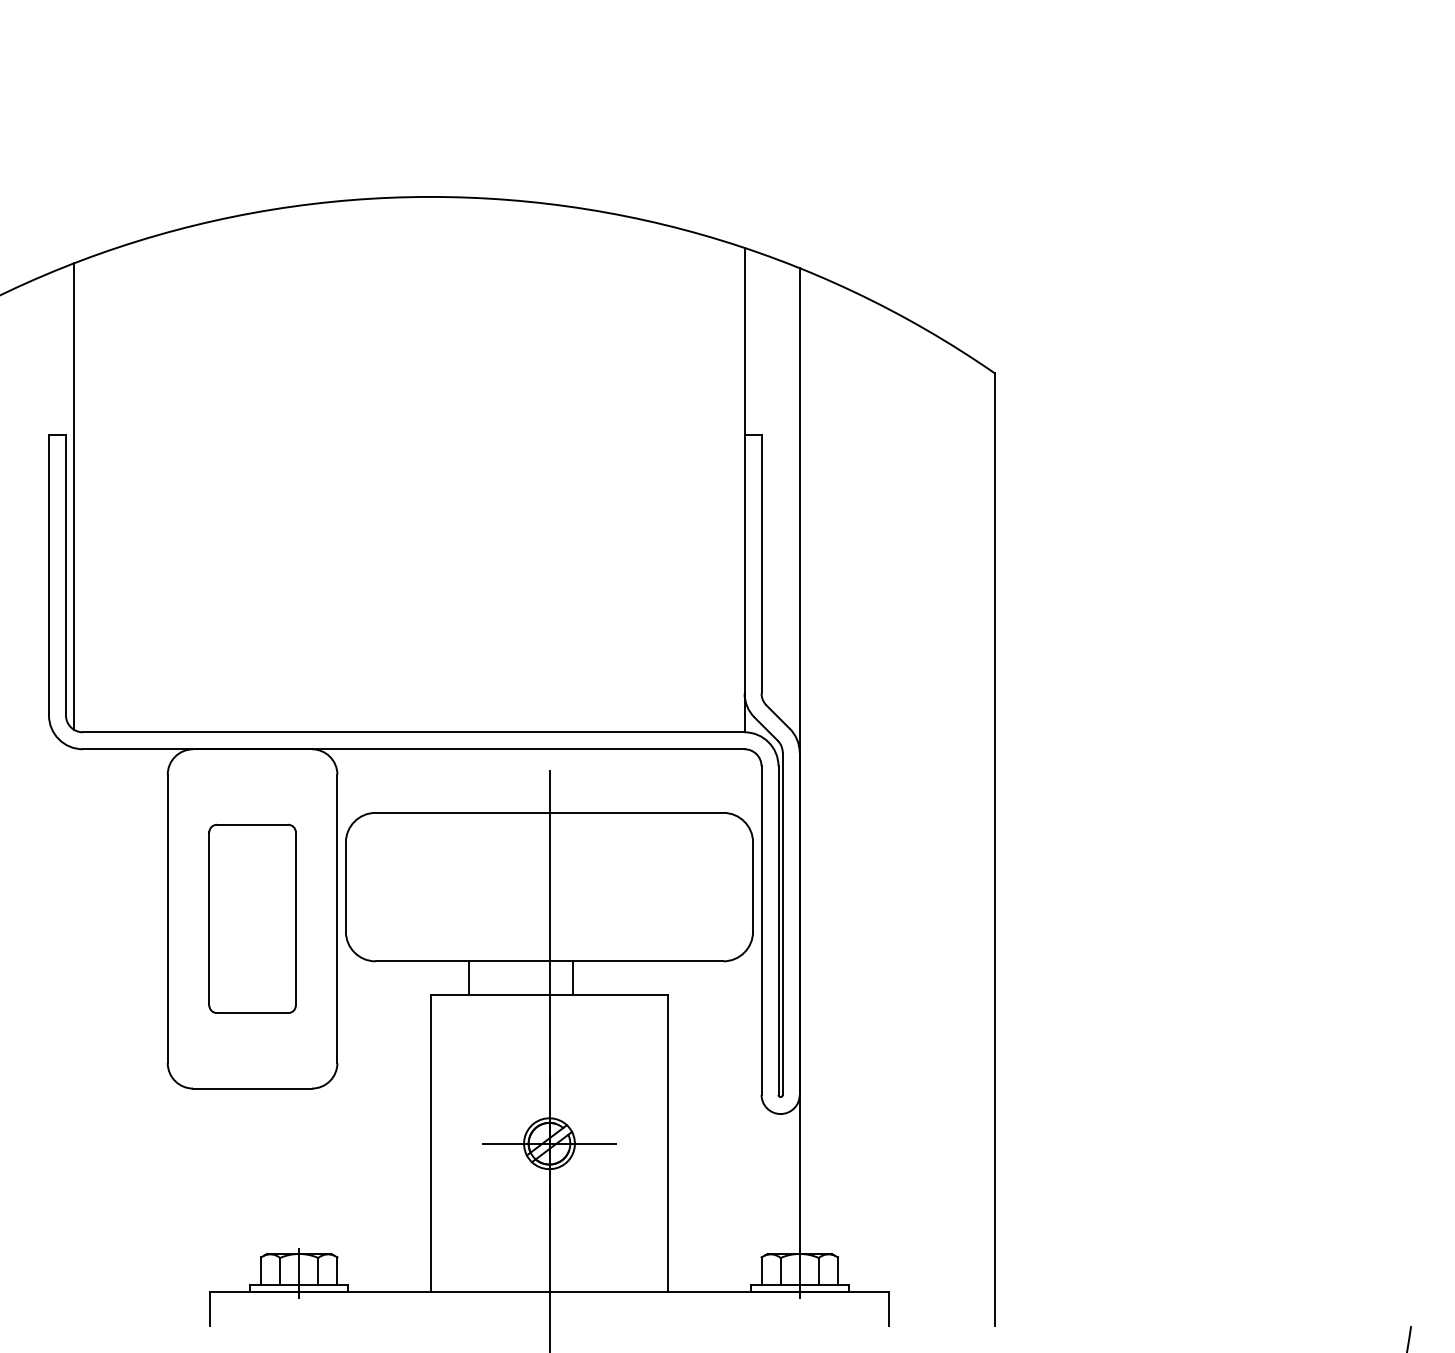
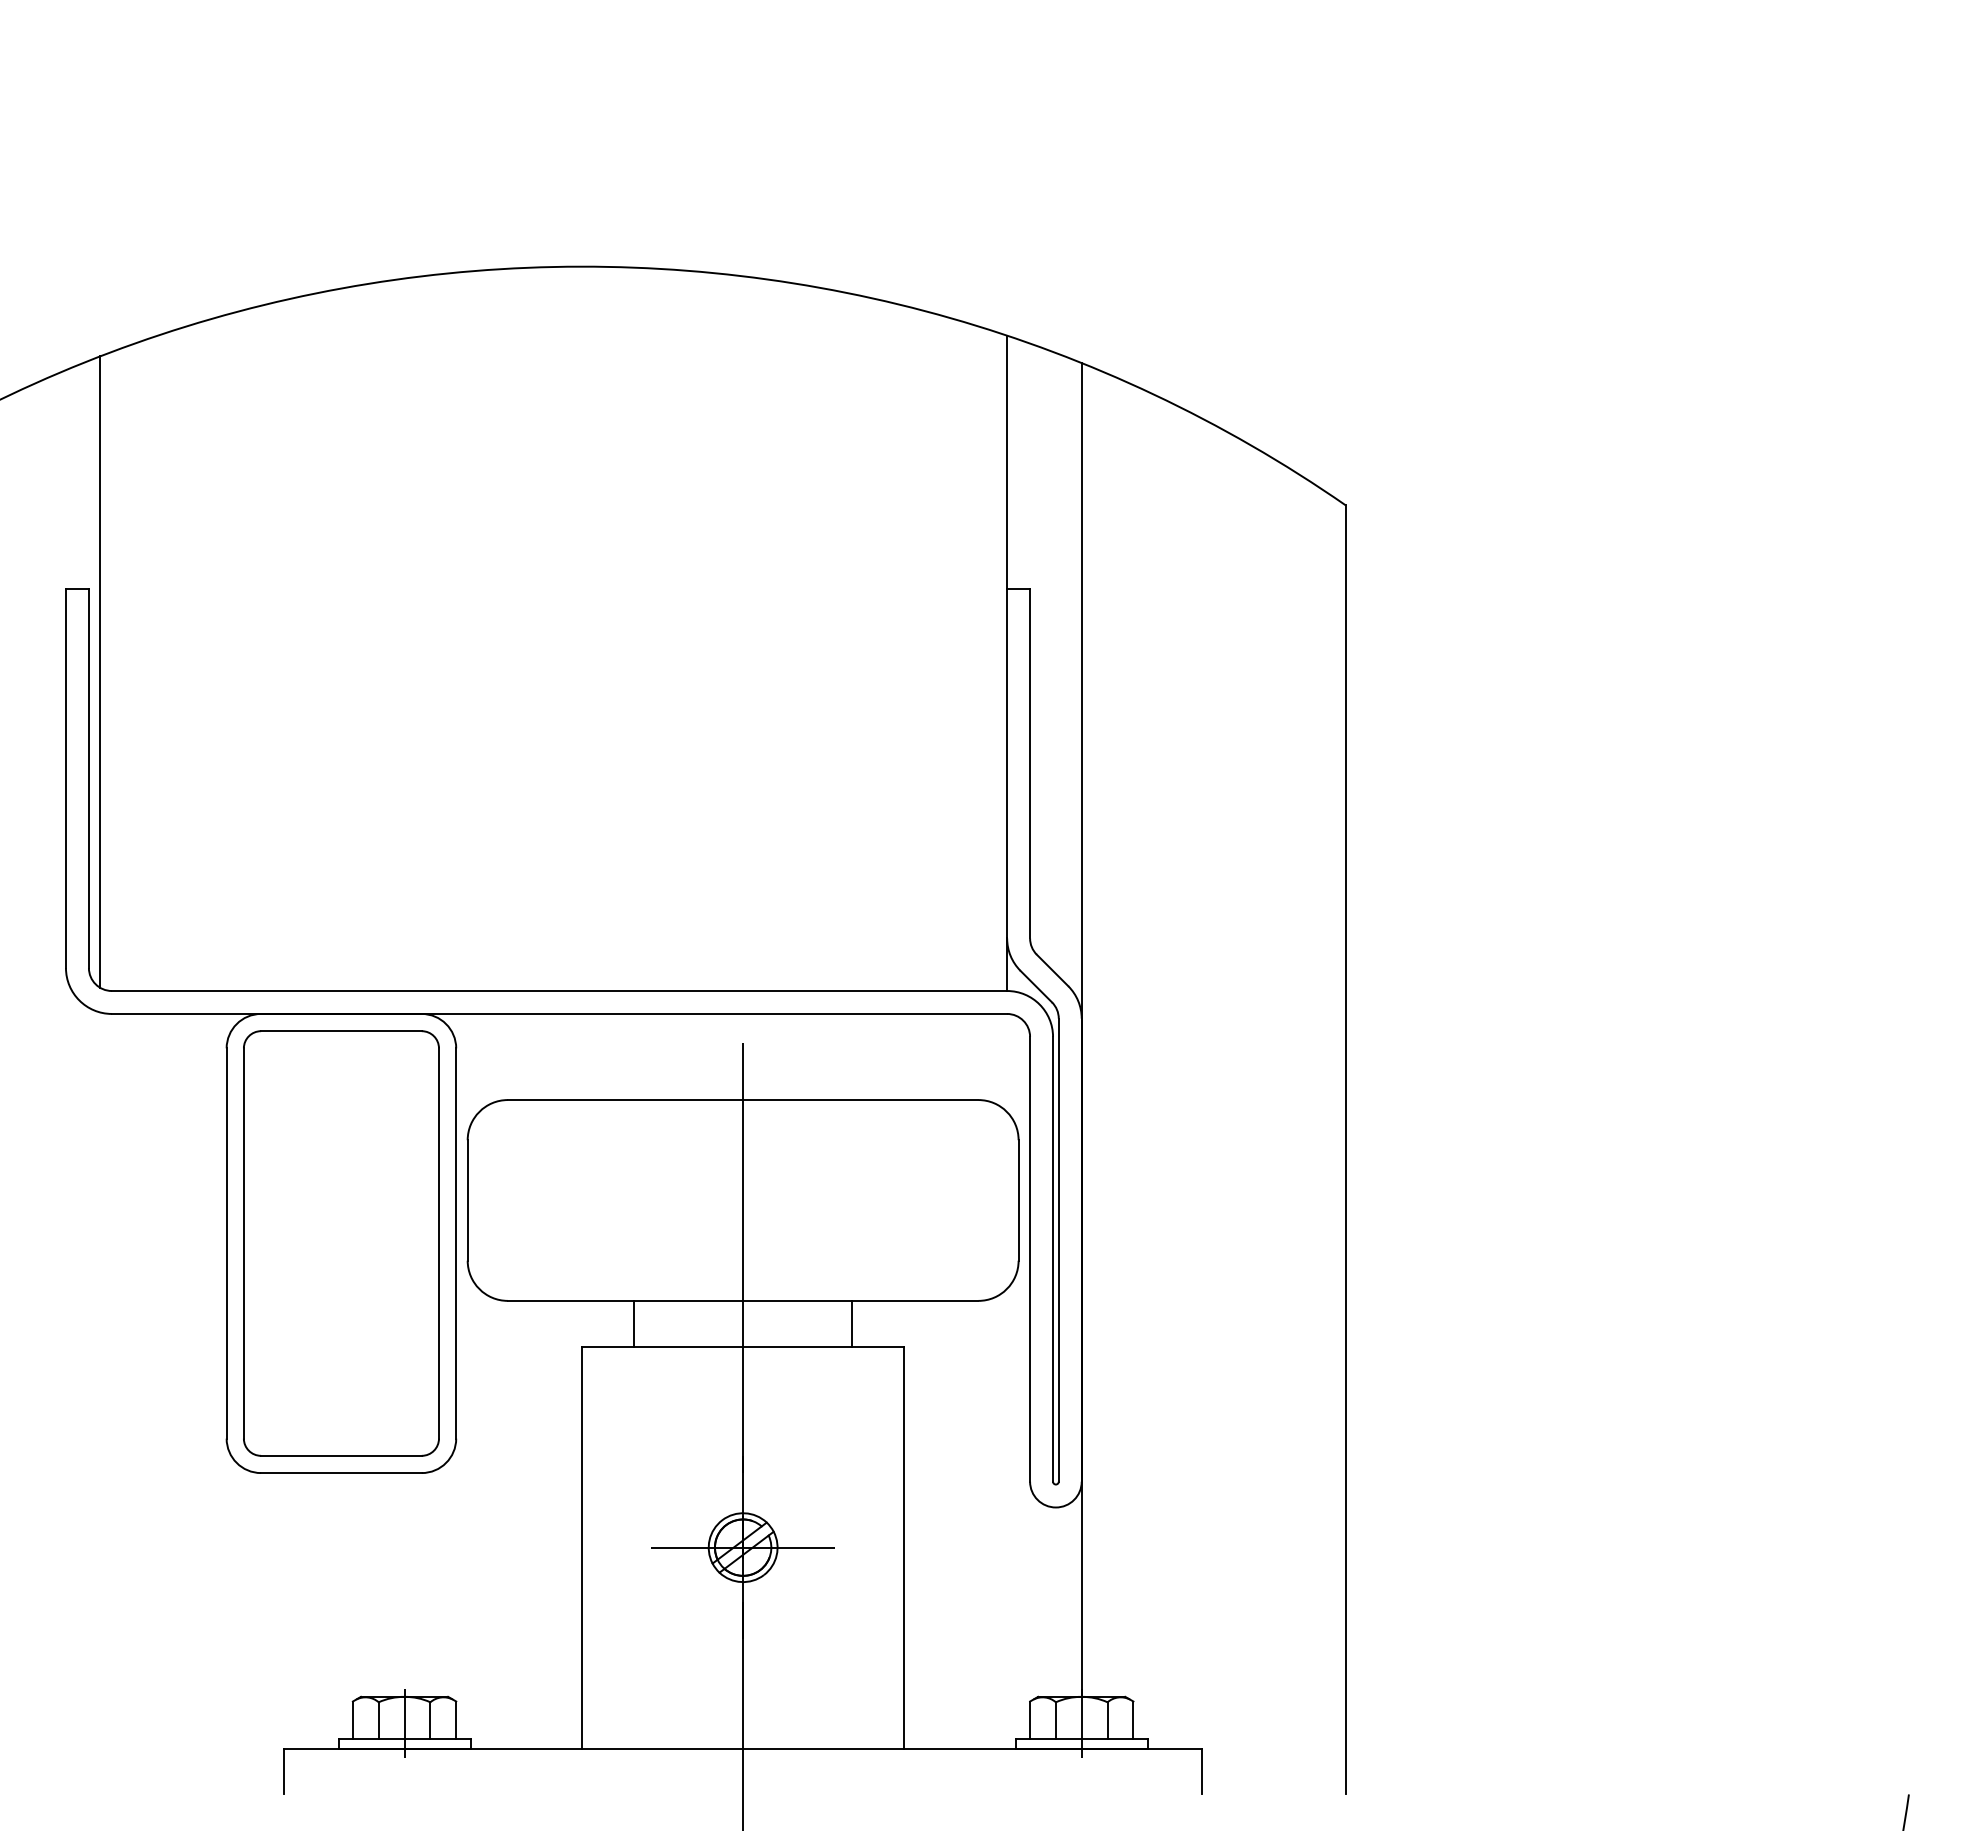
part: (252, 918) -> (341, 1243), size x1.67
line: (573, 978) -> (852, 1323), moved

